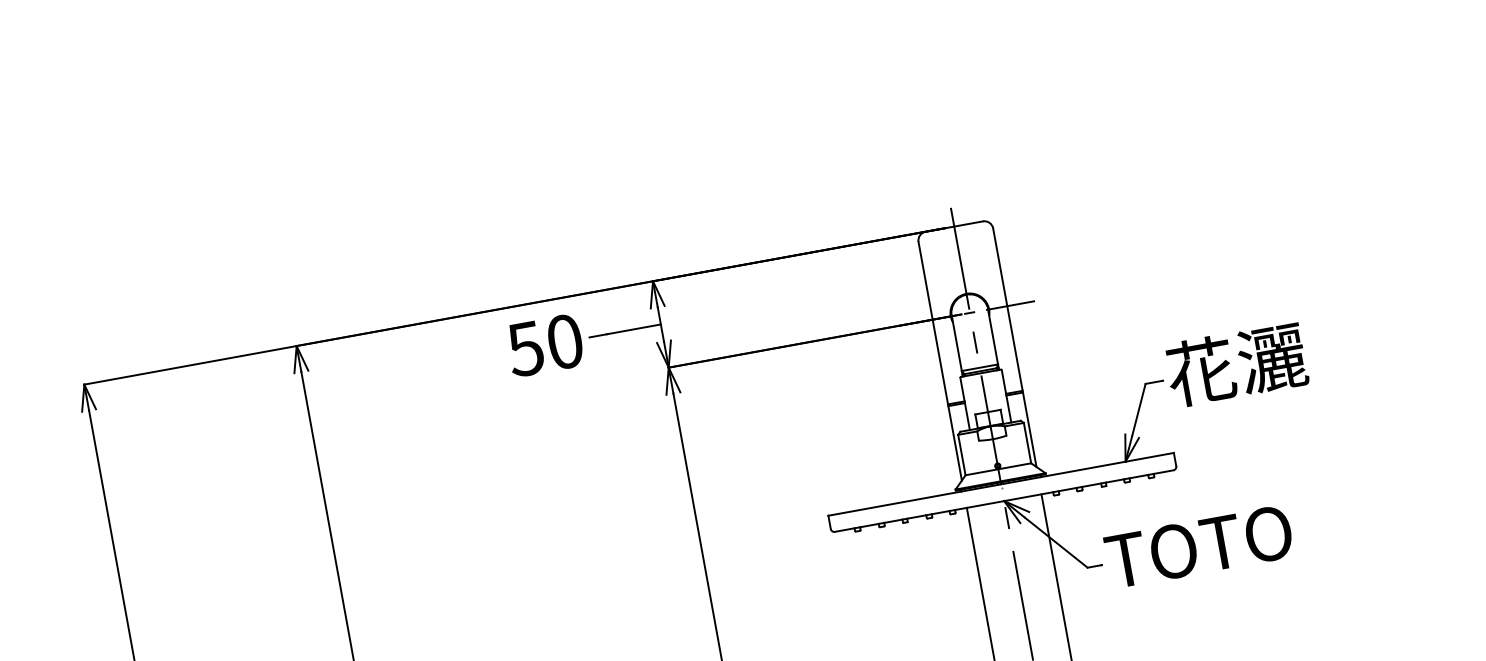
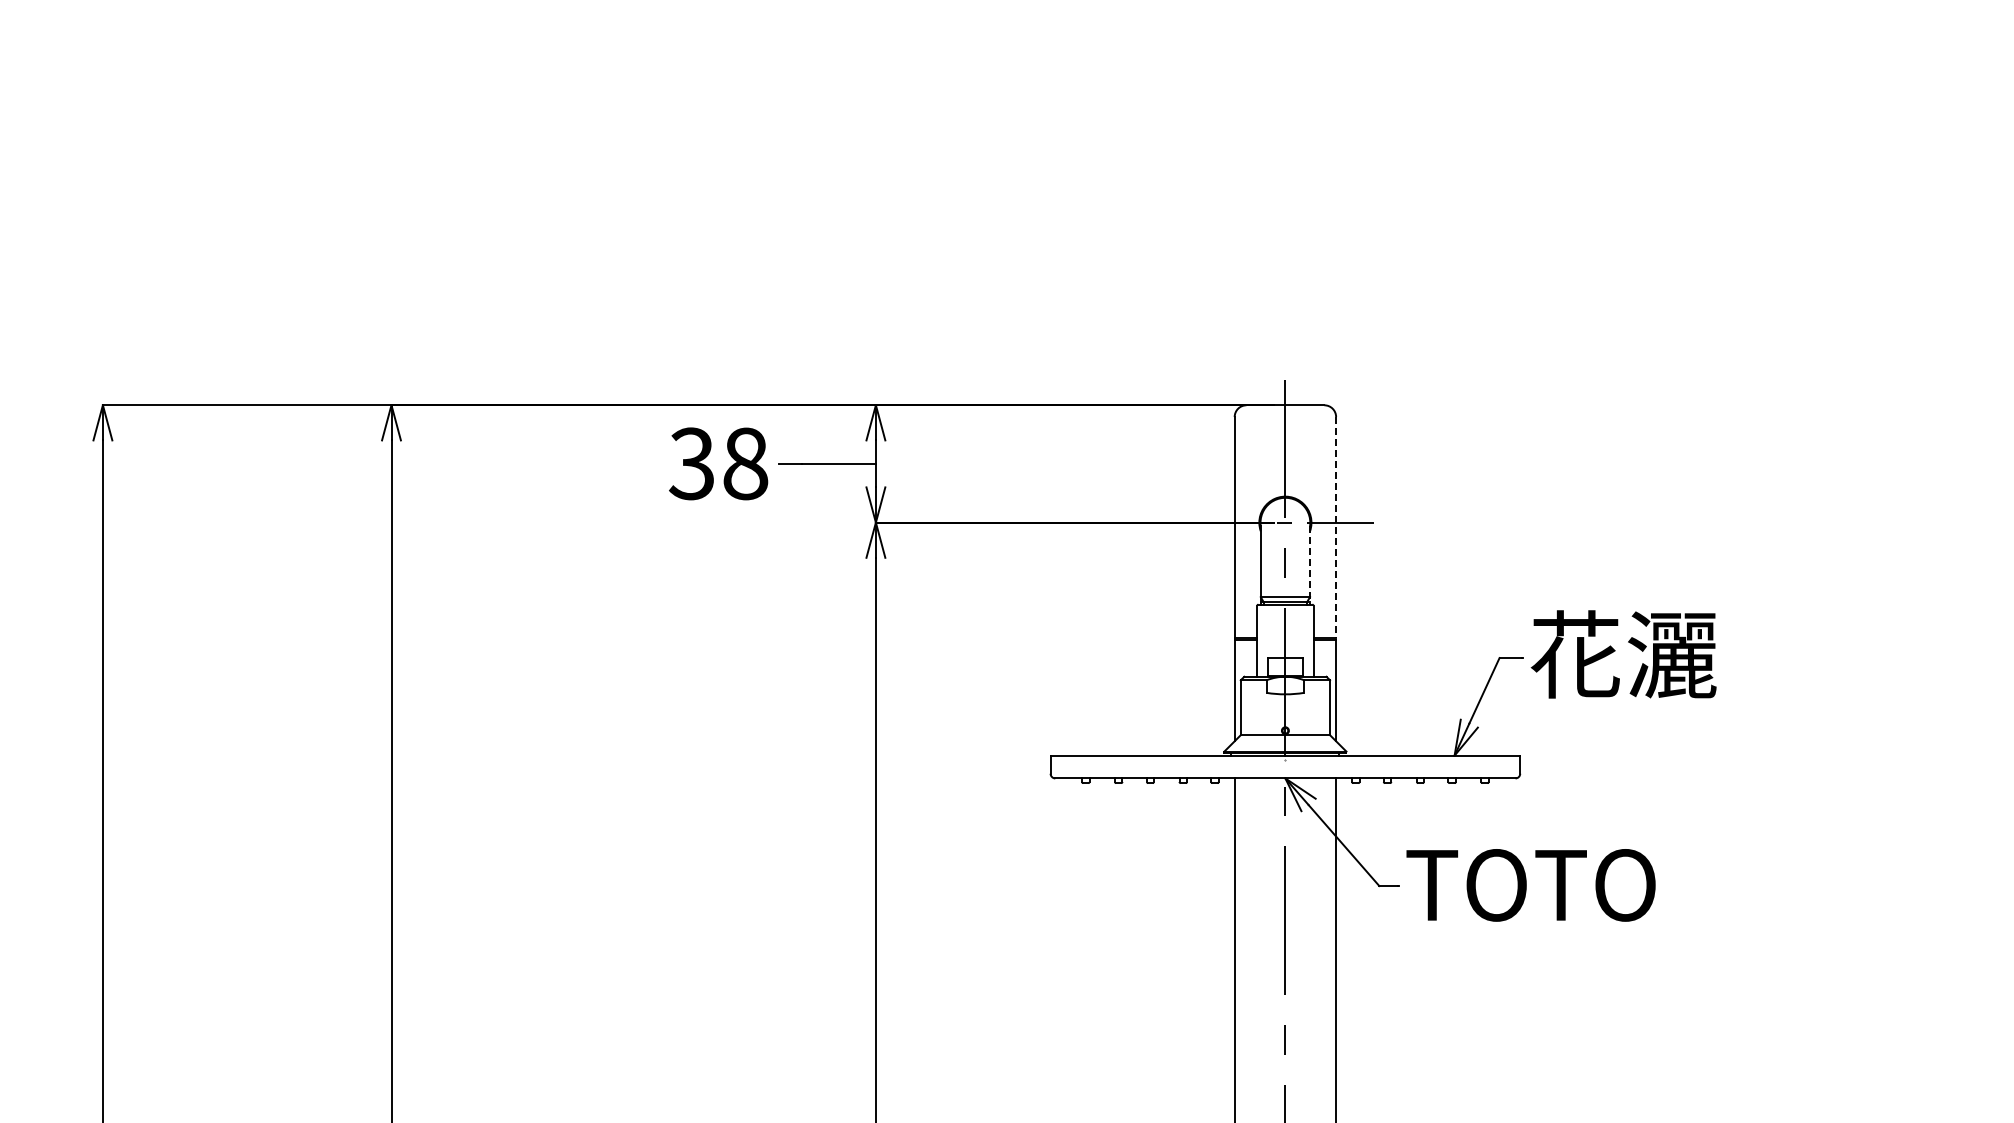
line: (1008, 309) -> (1336, 527), solid -> dashed
line: (994, 341) -> (1310, 566), solid -> dashed
text: (545, 345) -> (718, 463), 50 -> 38

